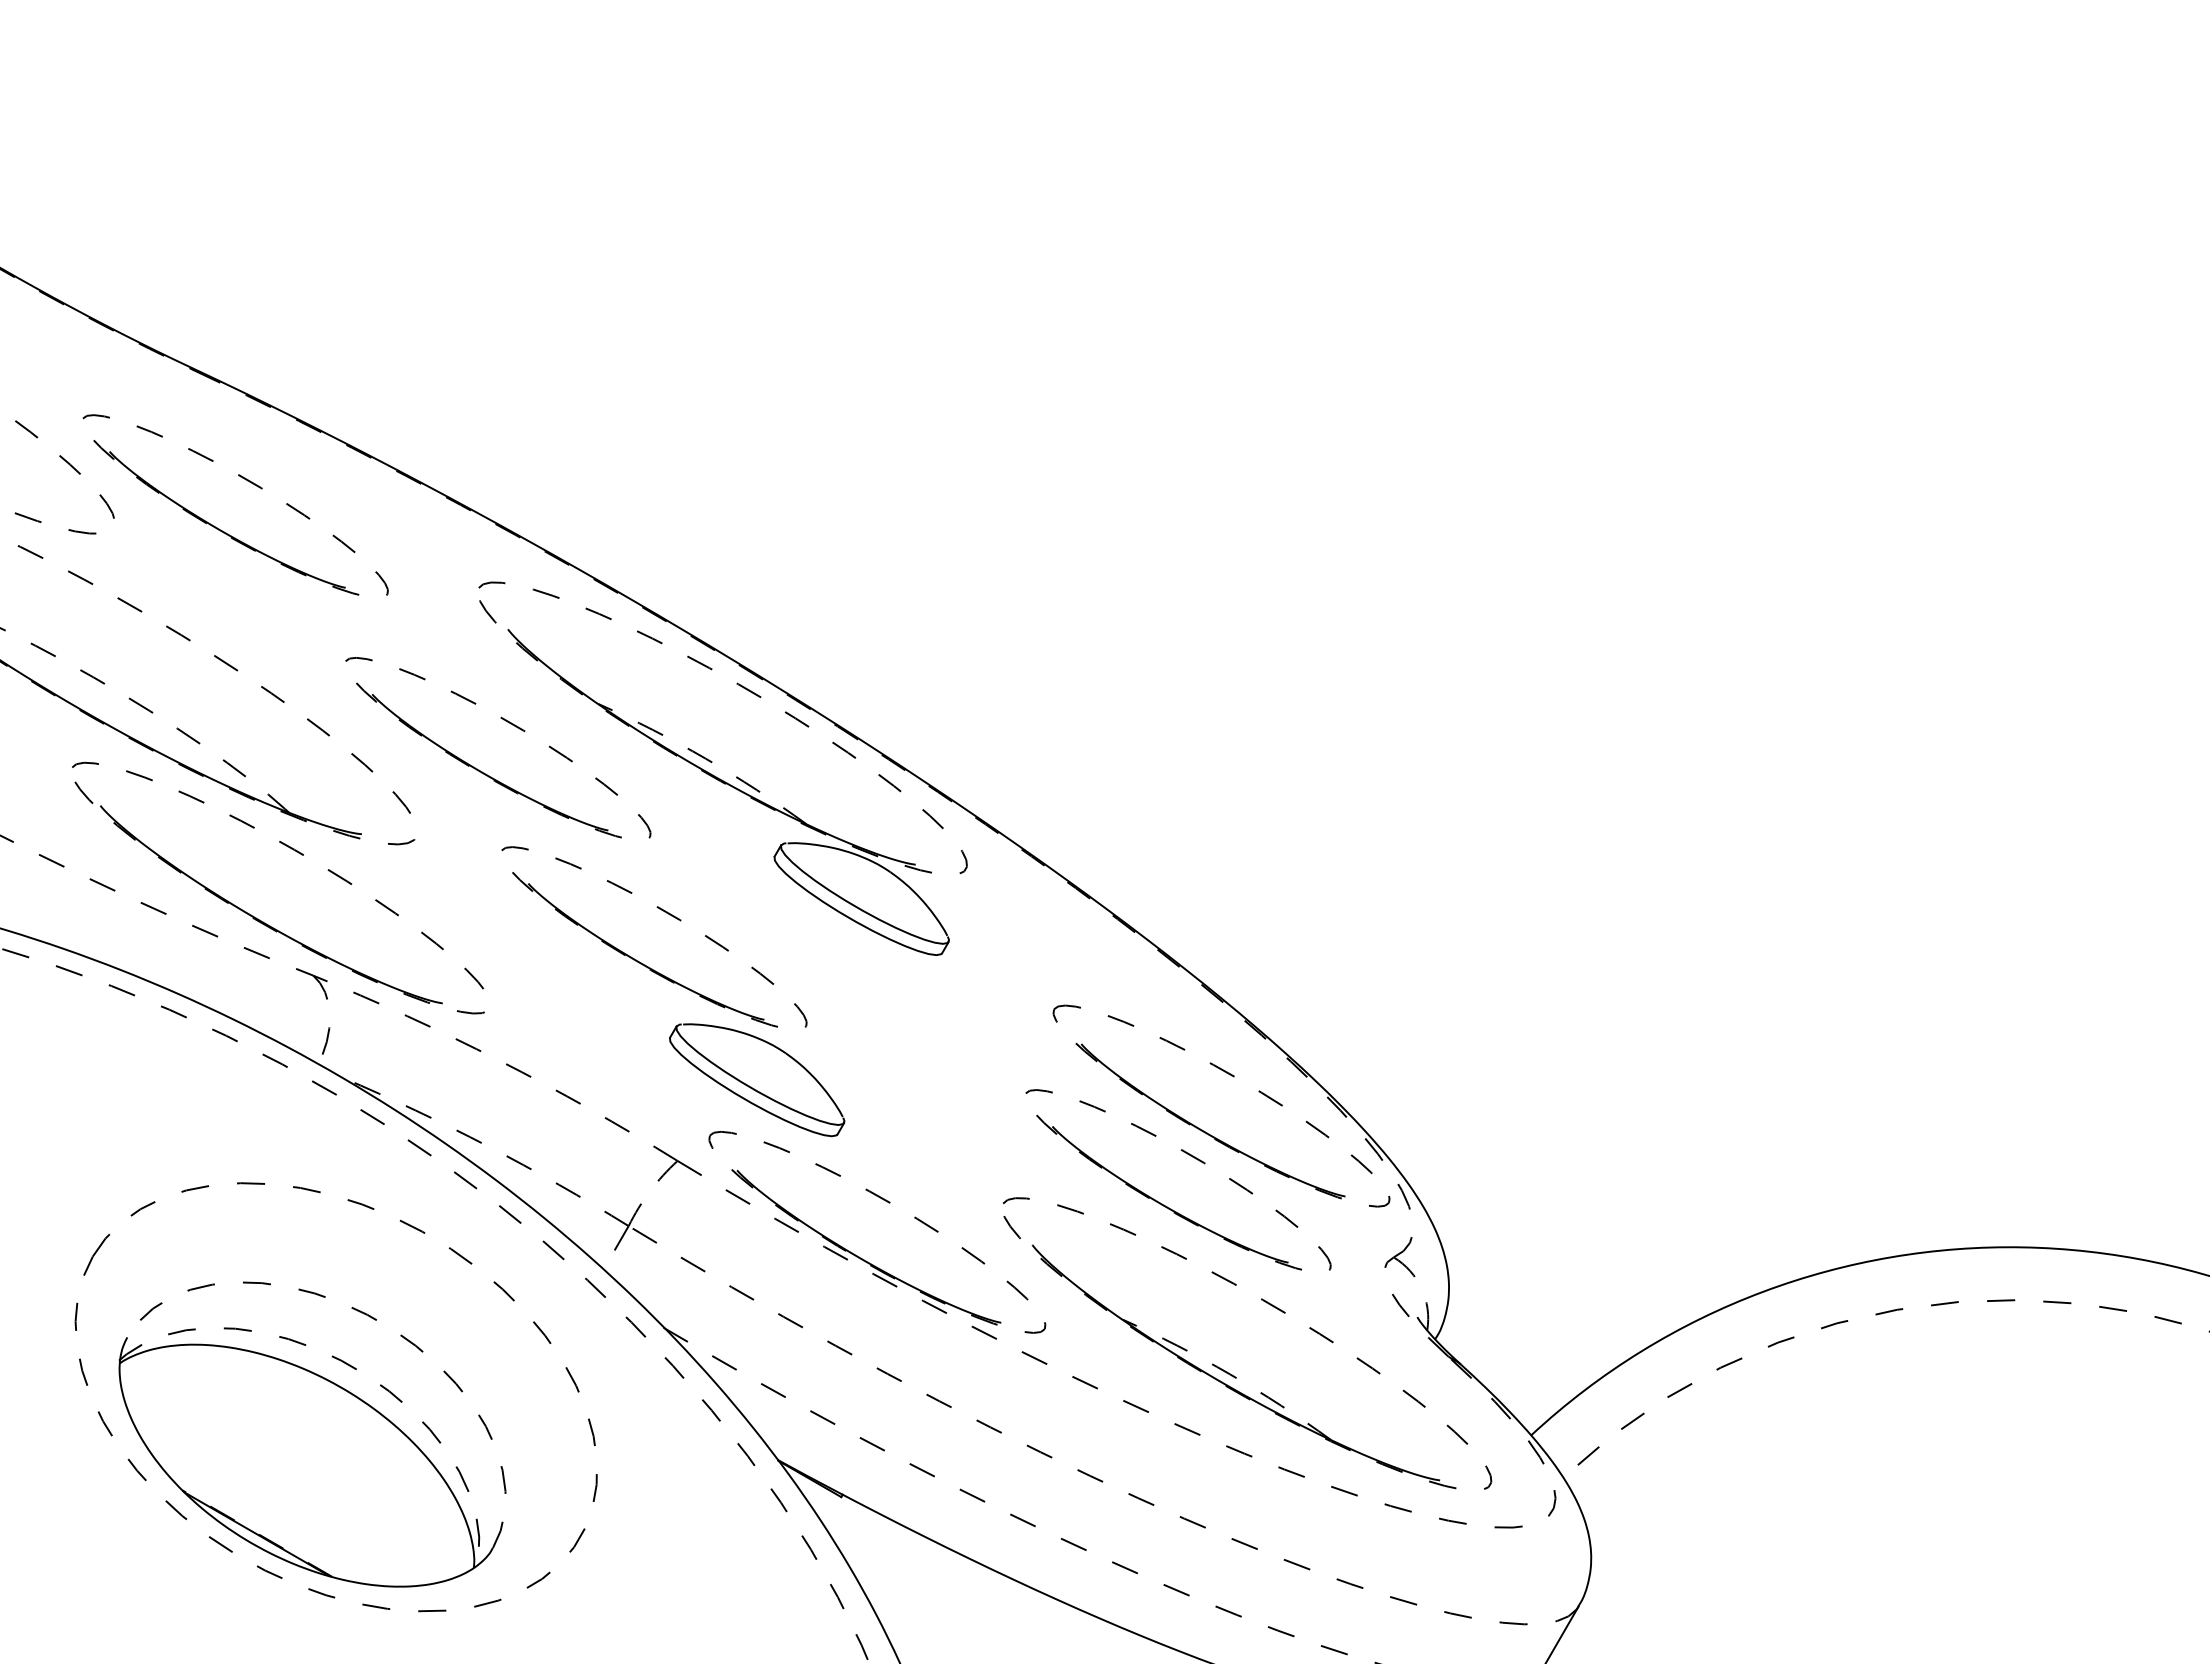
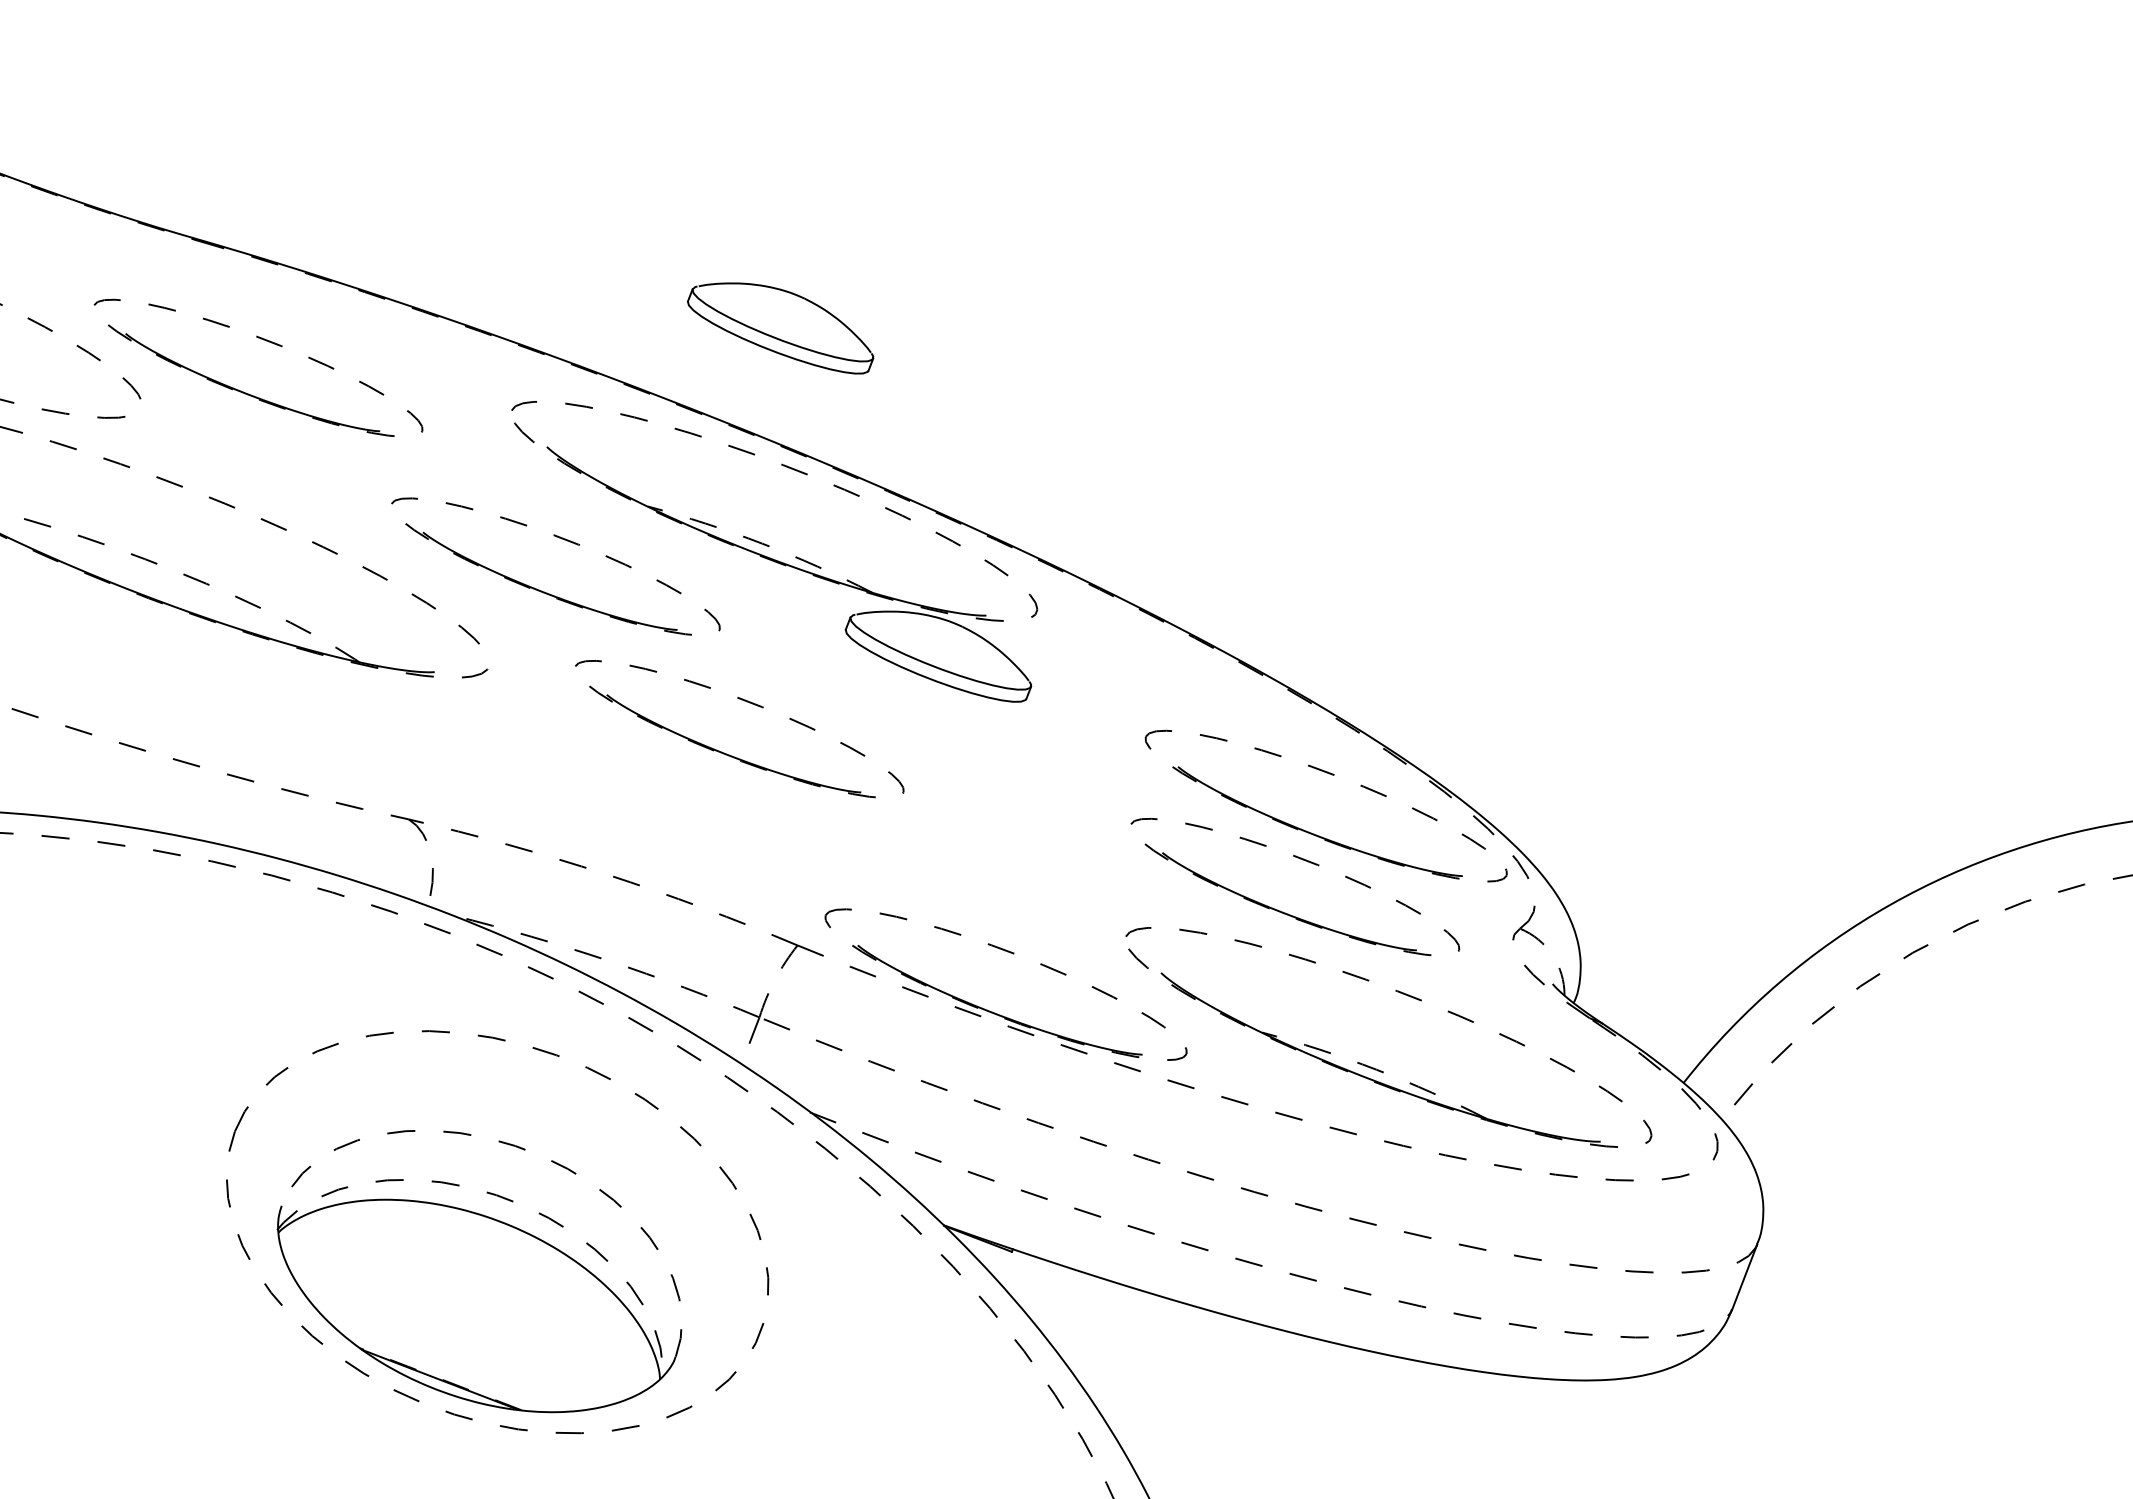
part: (258, 918) -> (345, 771), removed
part: (751, 1086) -> (776, 336), moved

